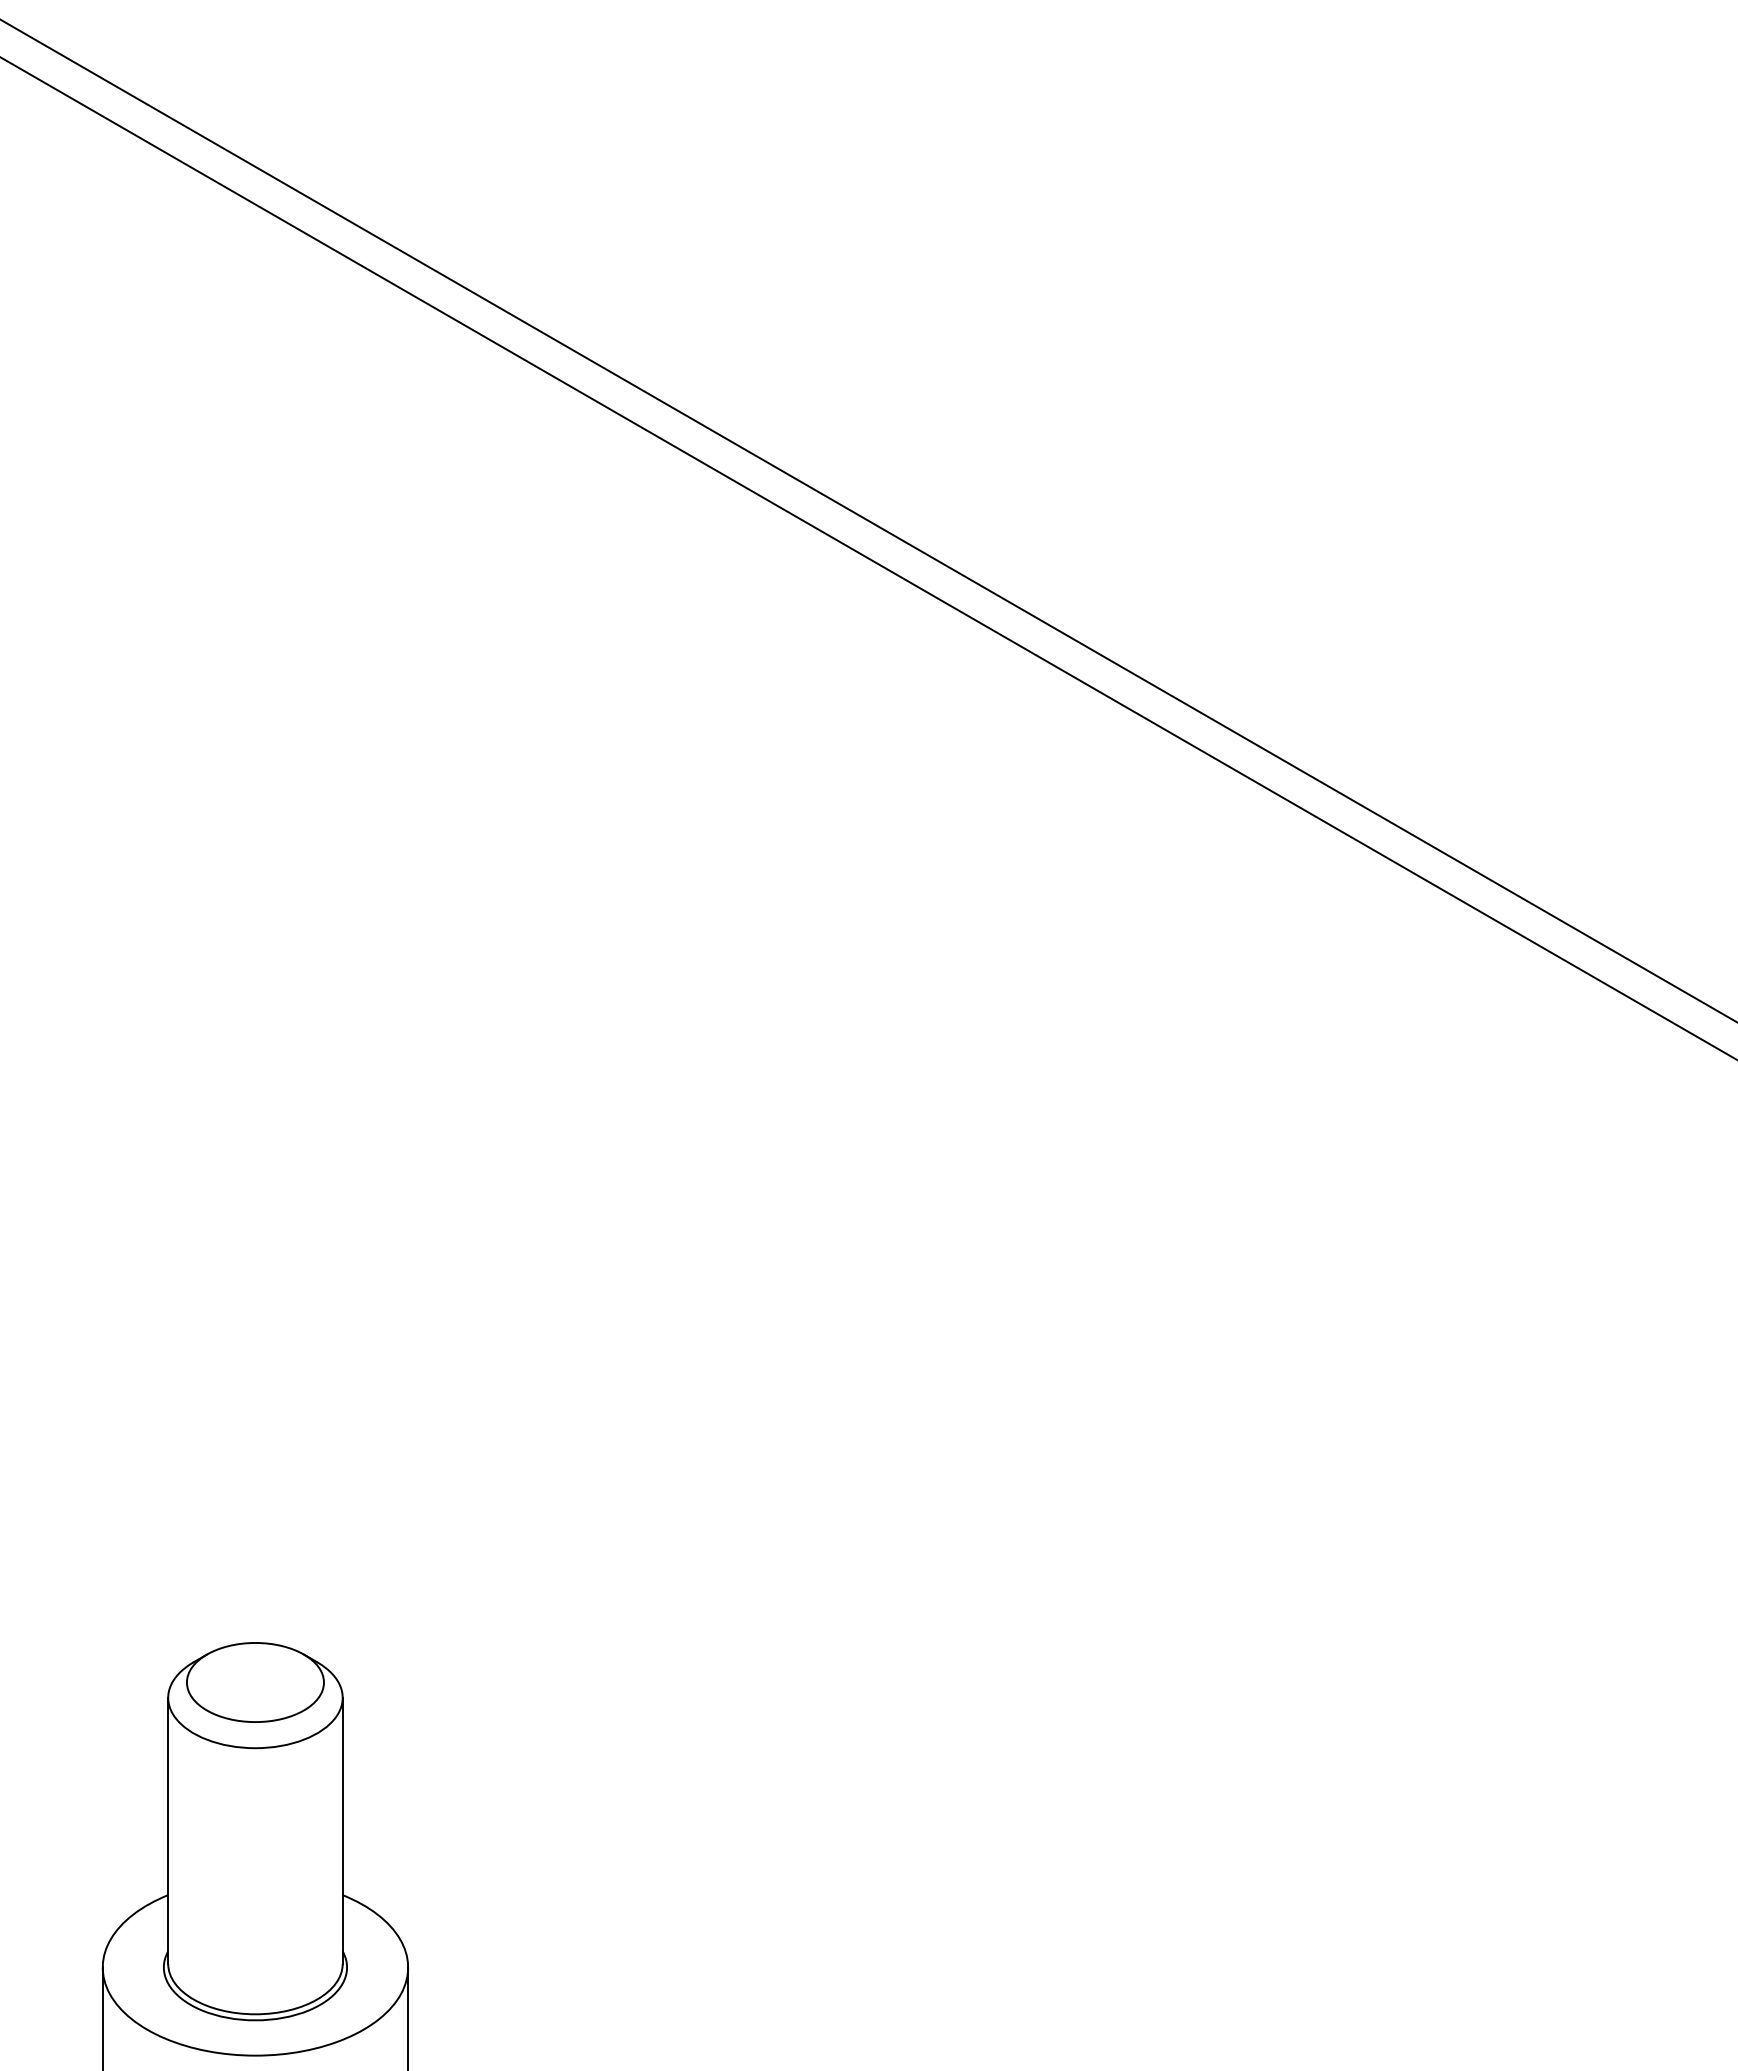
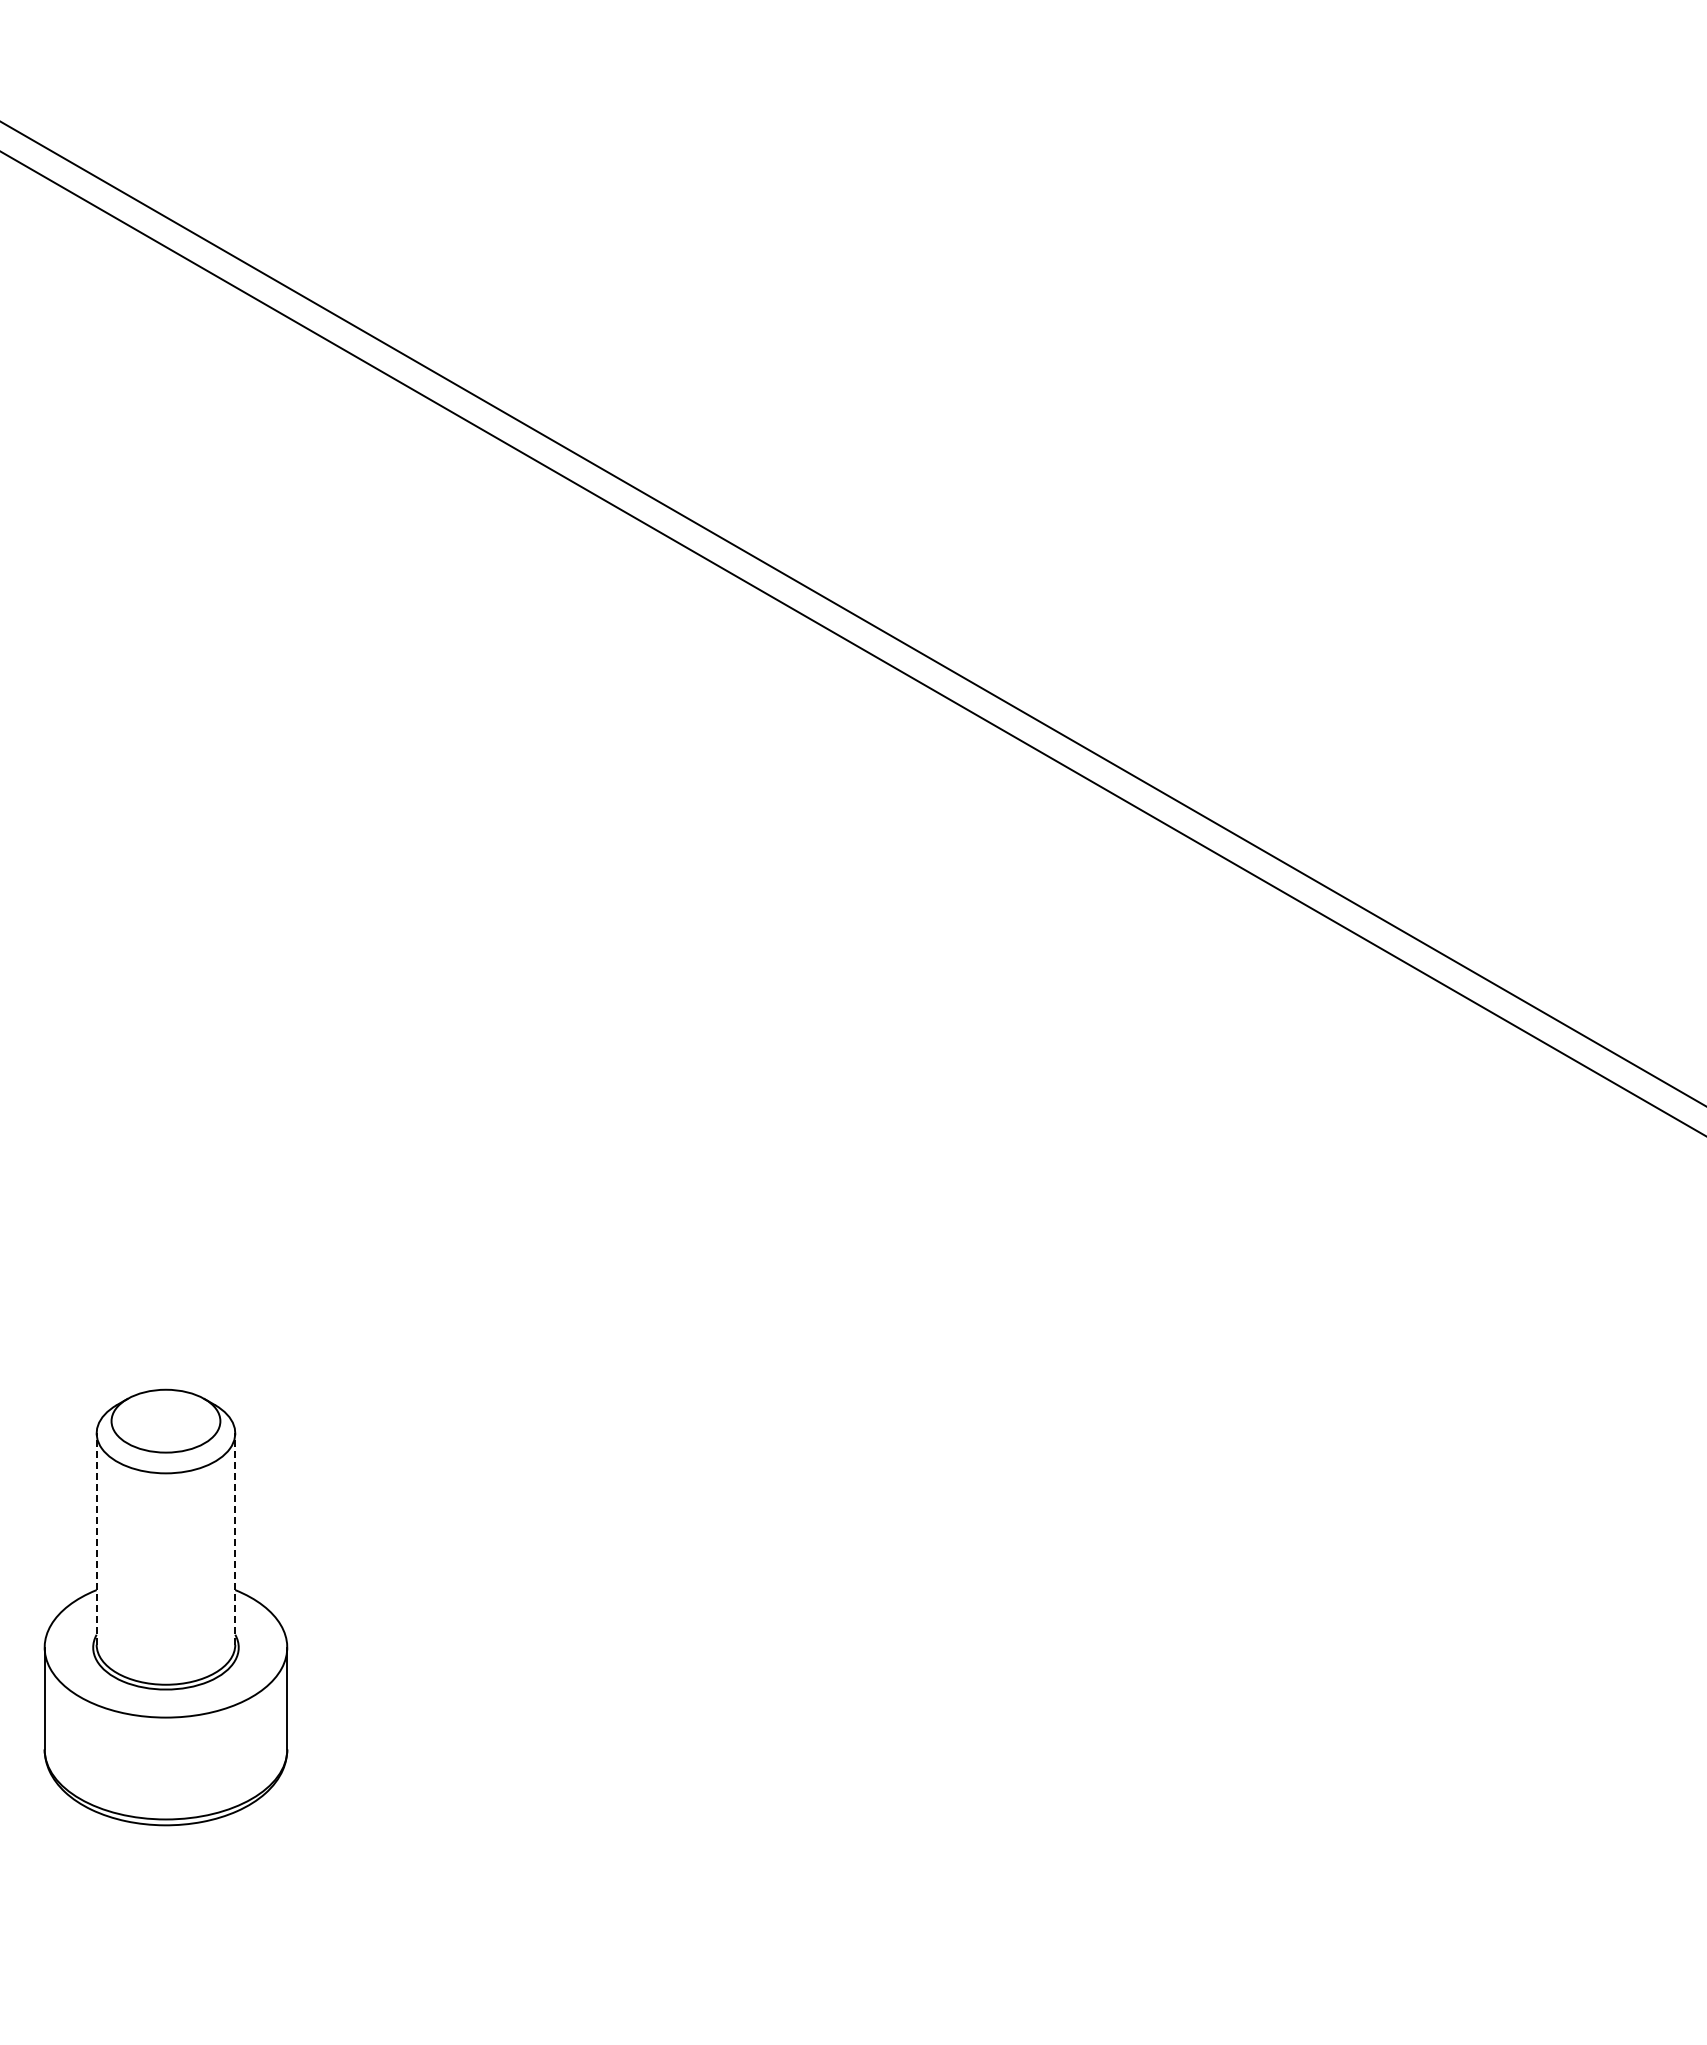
line: (167, 1831) -> (96, 1539), solid -> dashed
line: (342, 1831) -> (235, 1539), solid -> dashed

